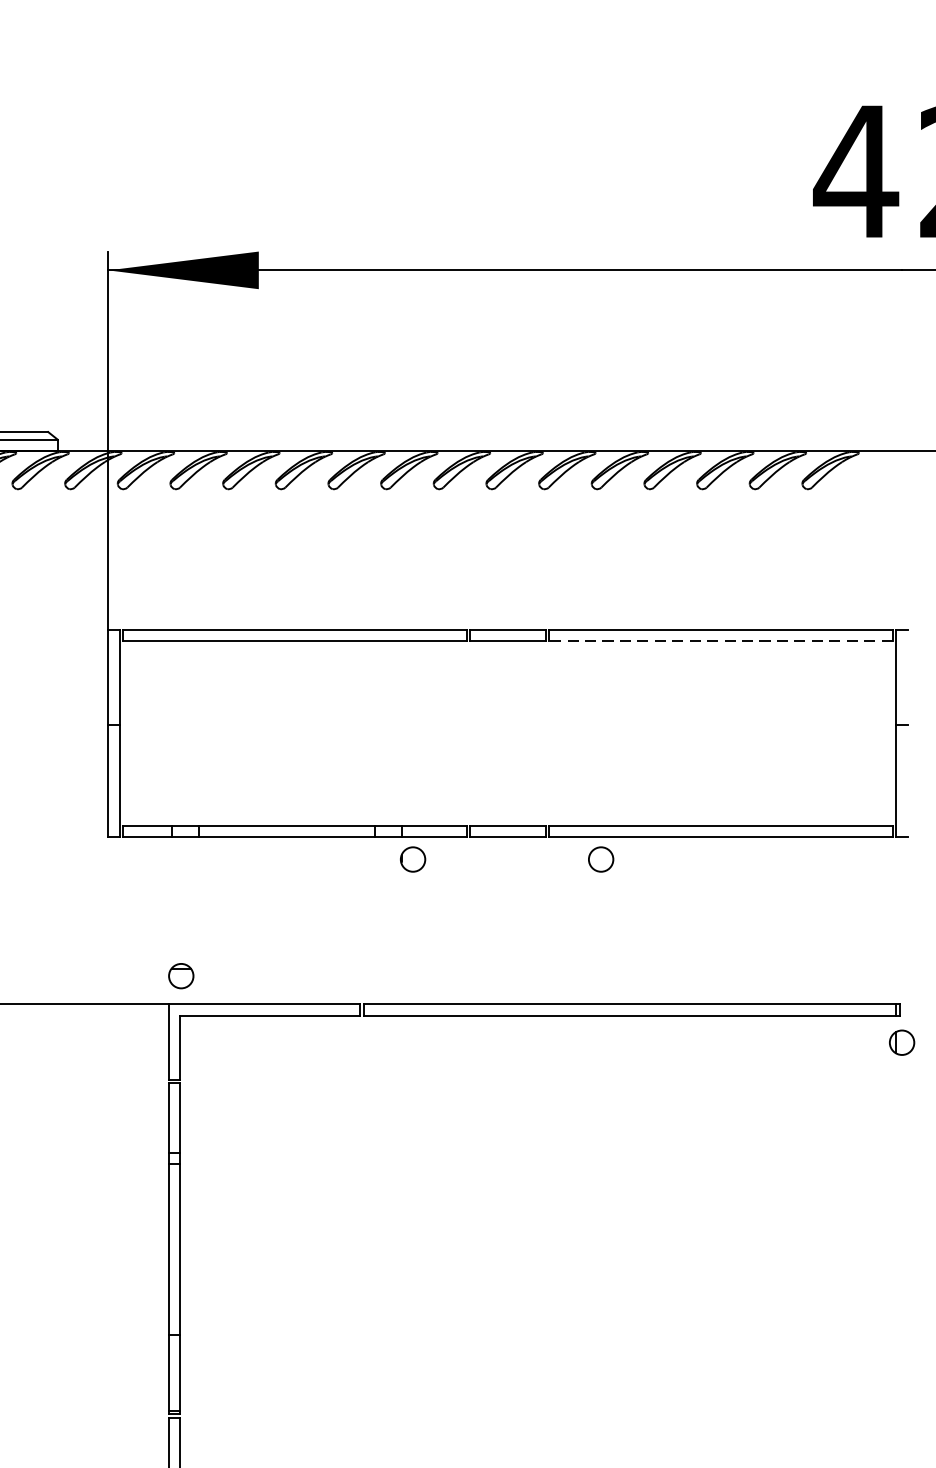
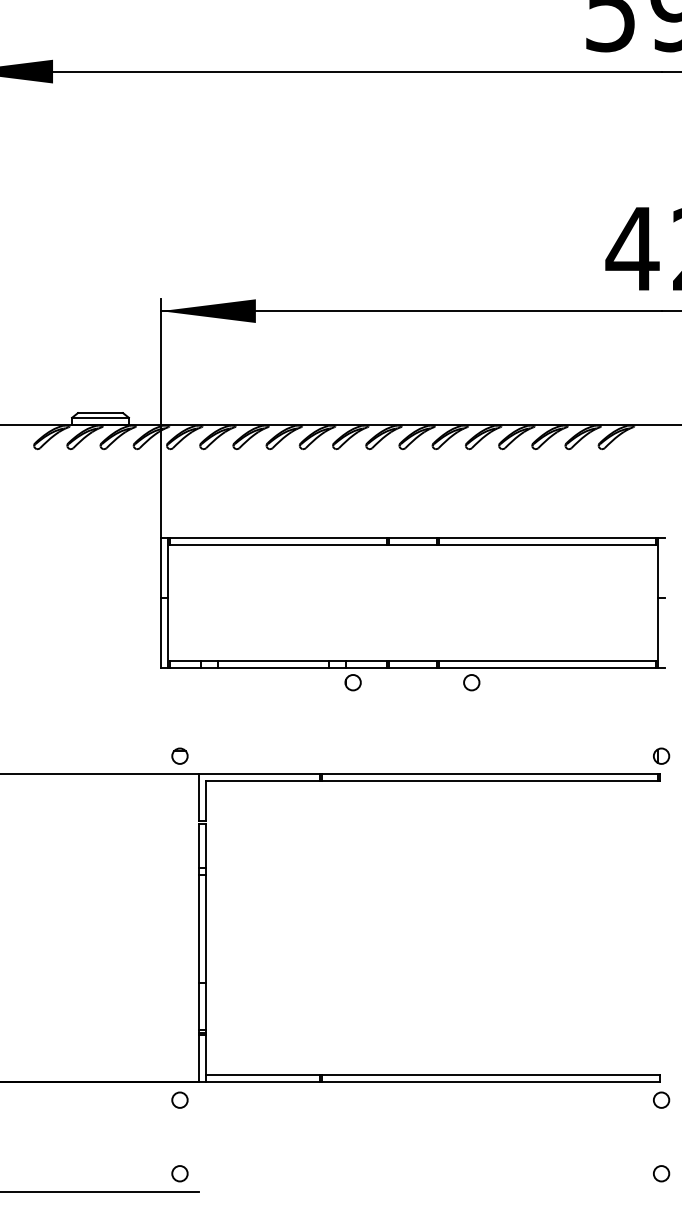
line: (719, 641) -> (546, 545), dashed -> solid
circle: (180, 974) -> (179, 755), moved
part: (902, 1041) -> (661, 755), moved

